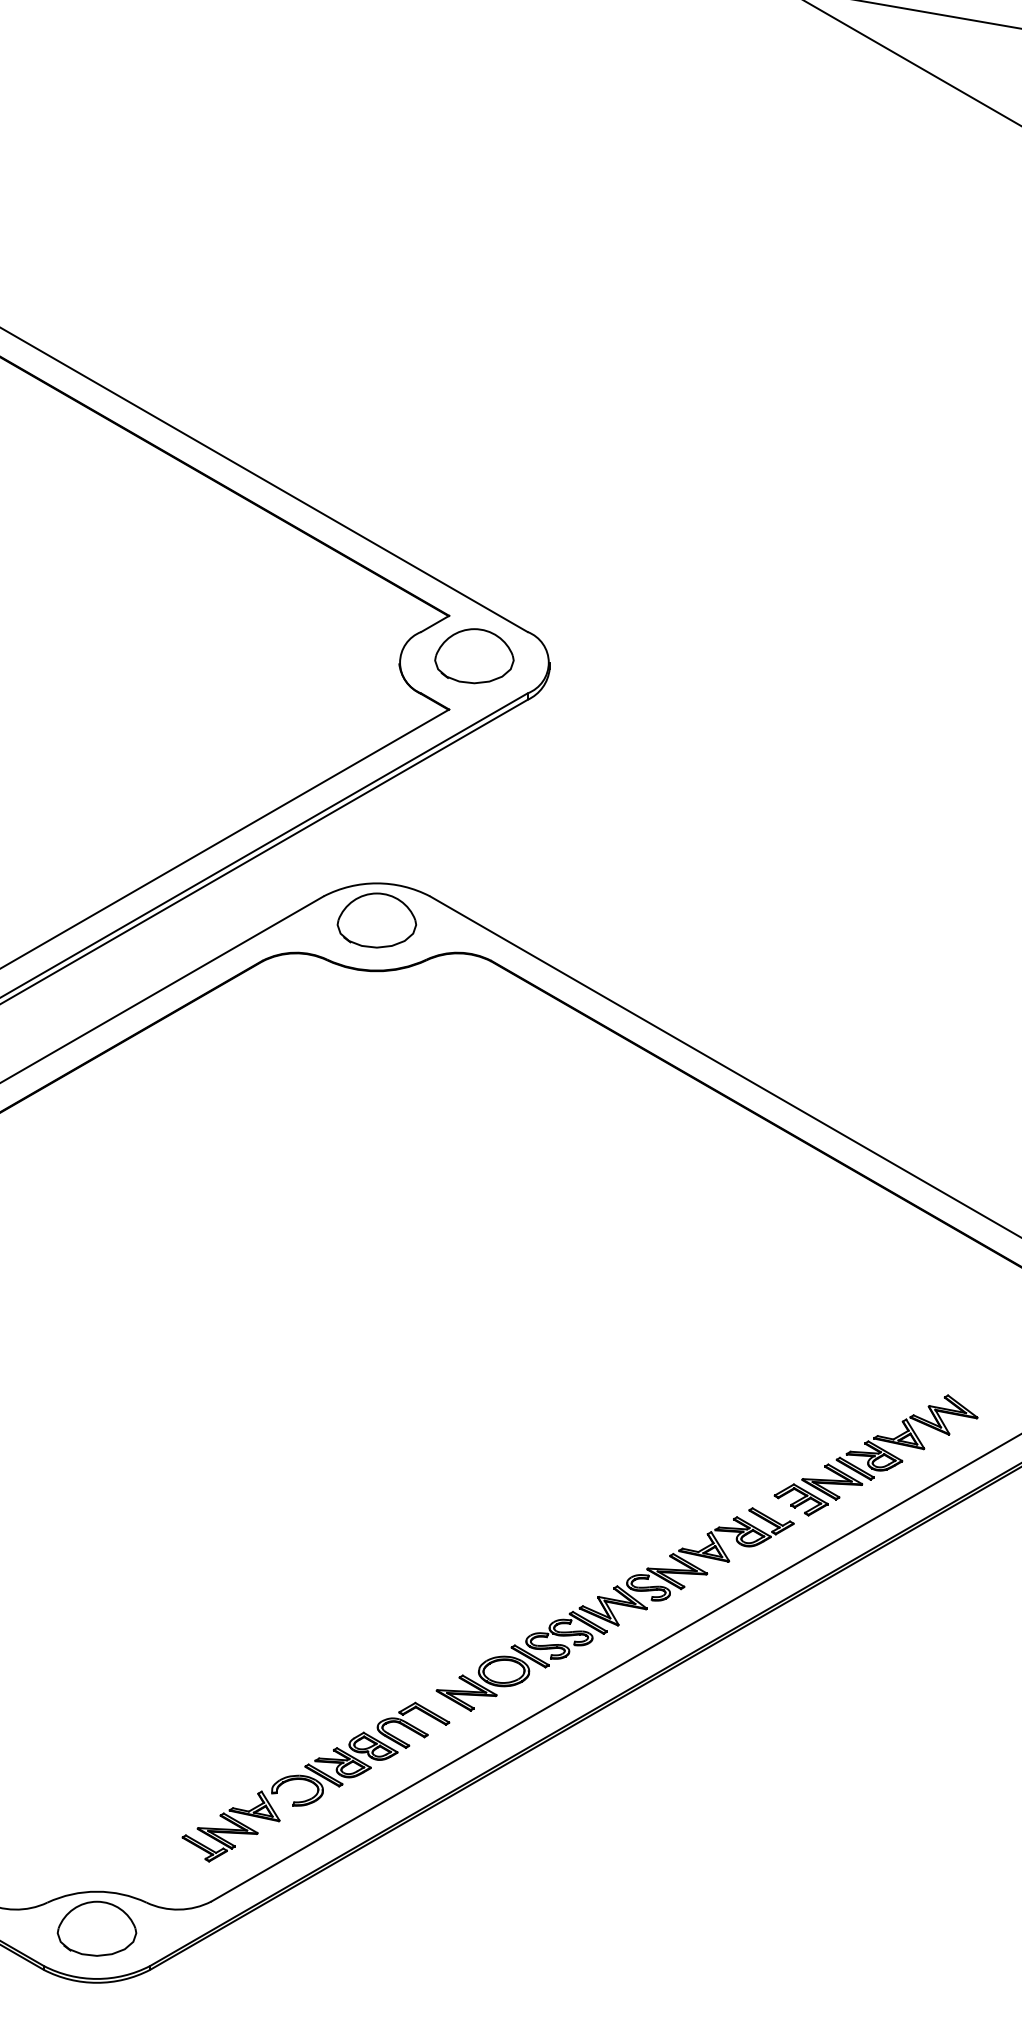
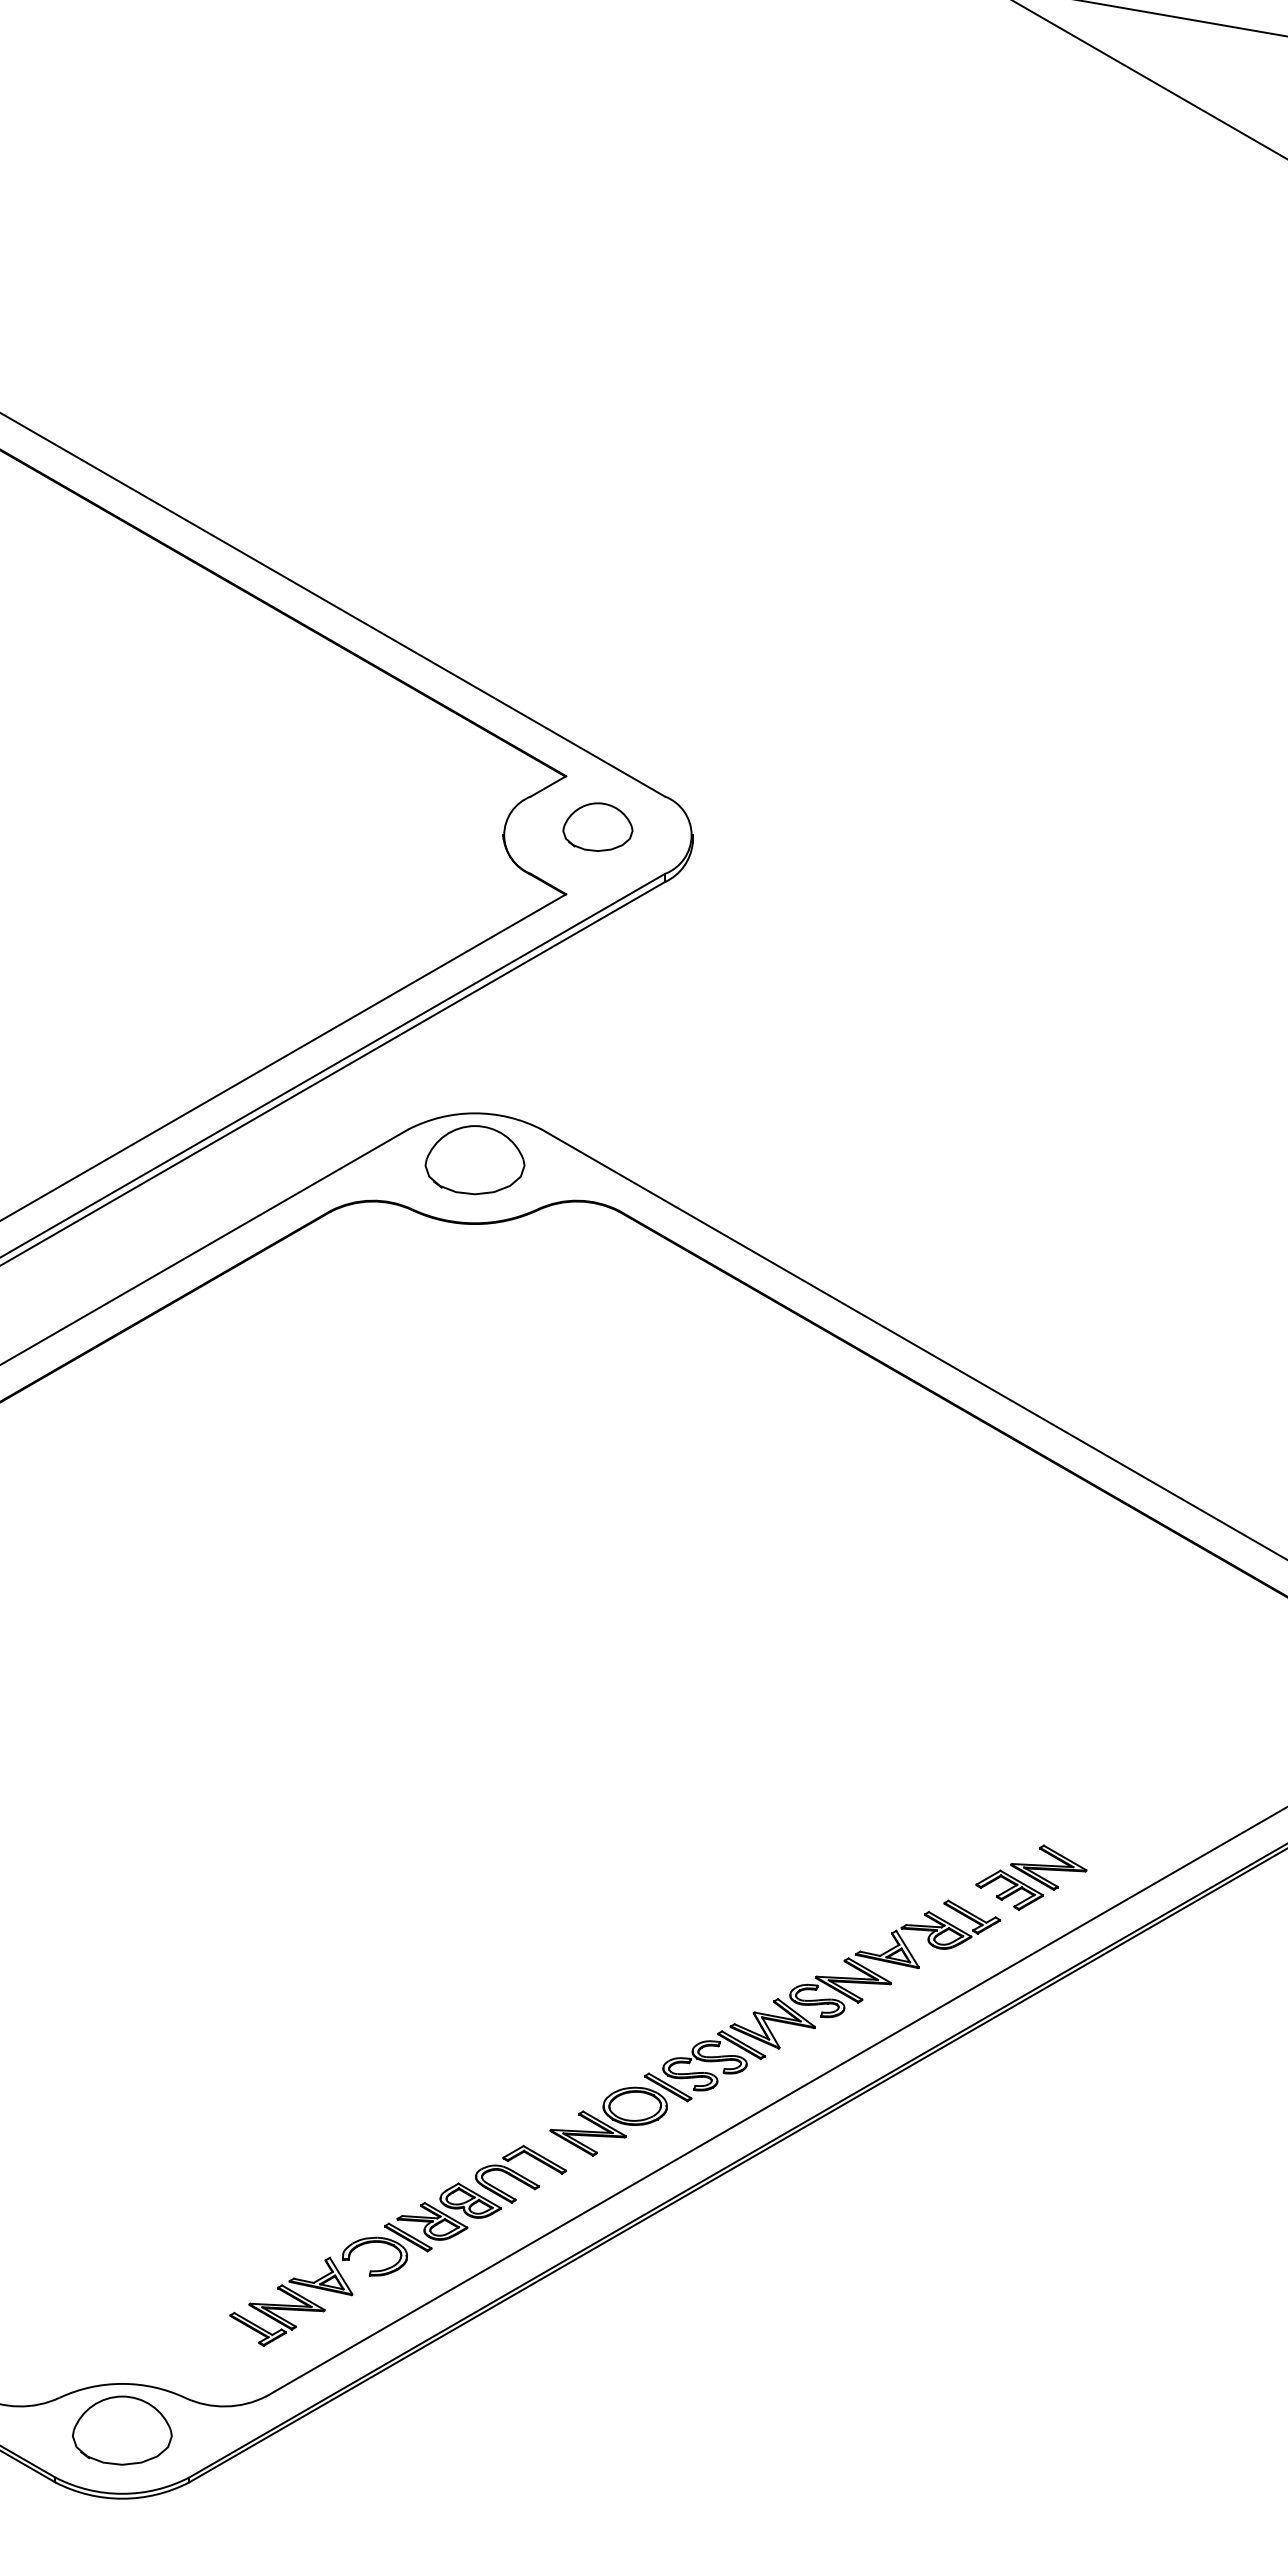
part: (474, 656) -> (597, 827), size x0.7
part: (906, 1437) -> (1142, 1811), removed

